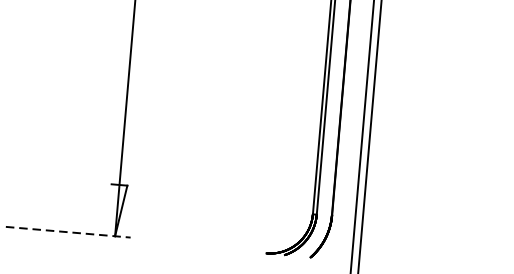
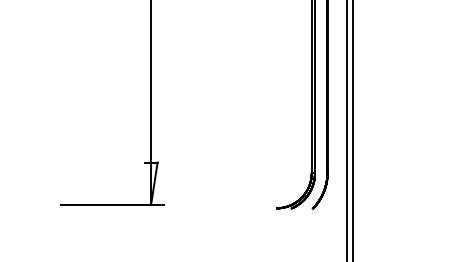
line: (68, 231) -> (112, 204), dashed -> solid

